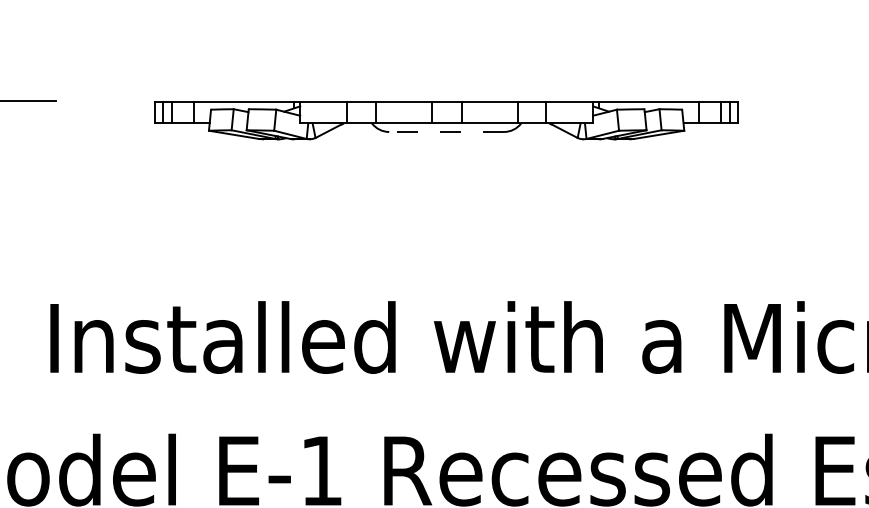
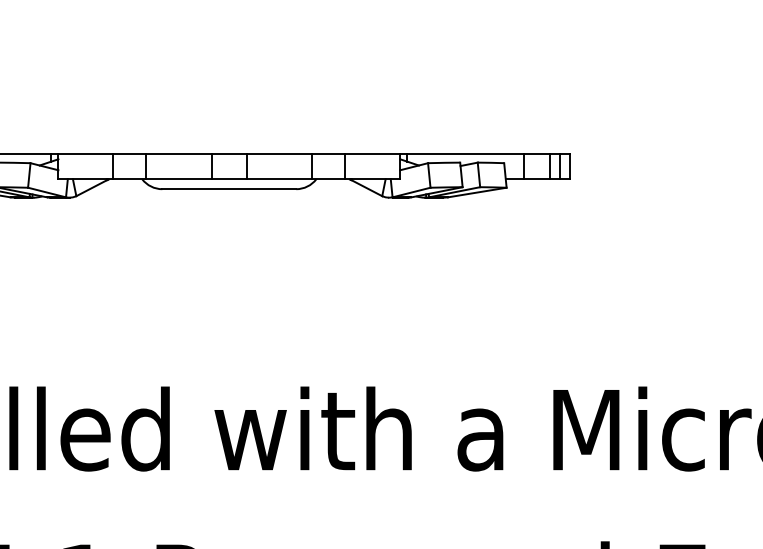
line: (446, 131) -> (229, 188), dashed -> solid

